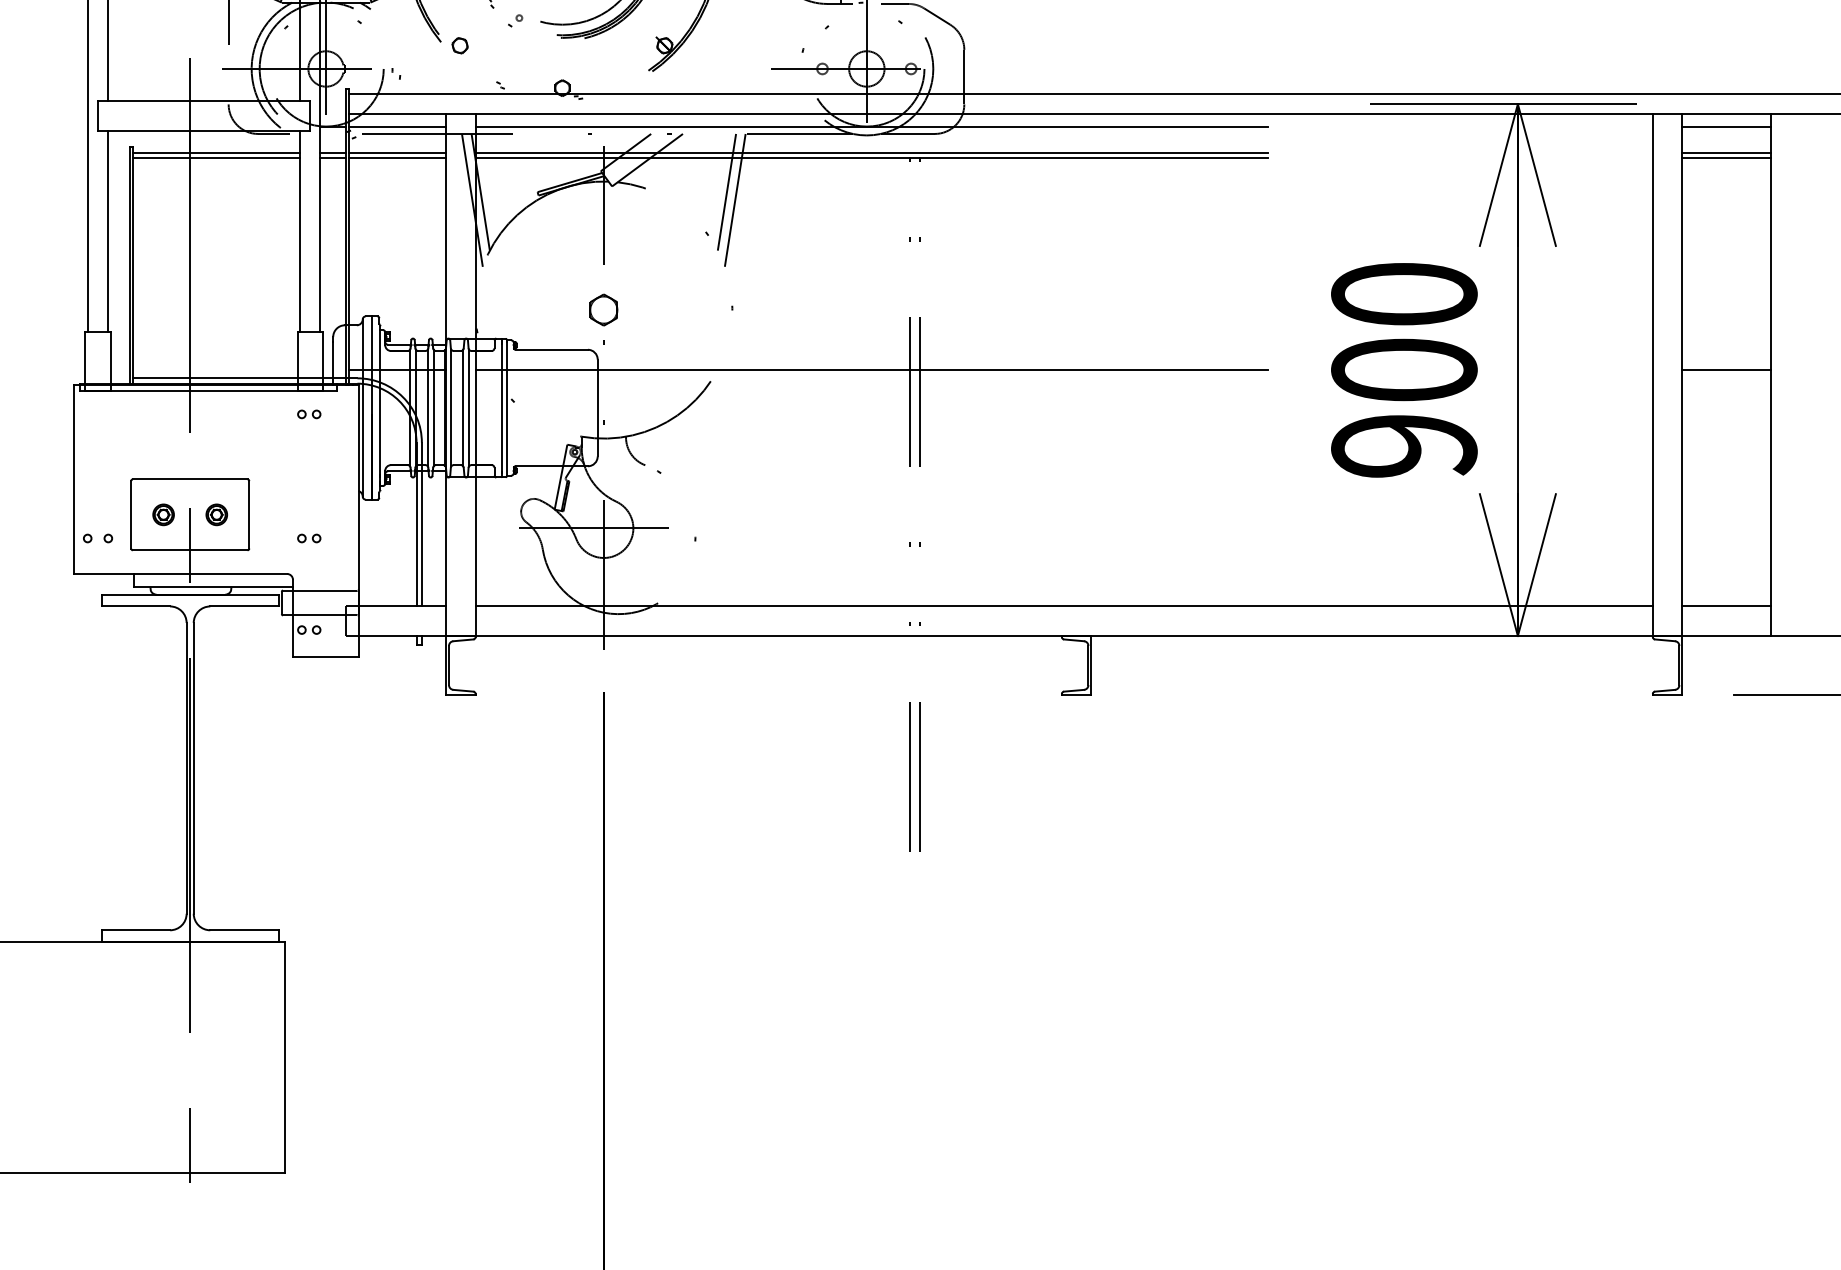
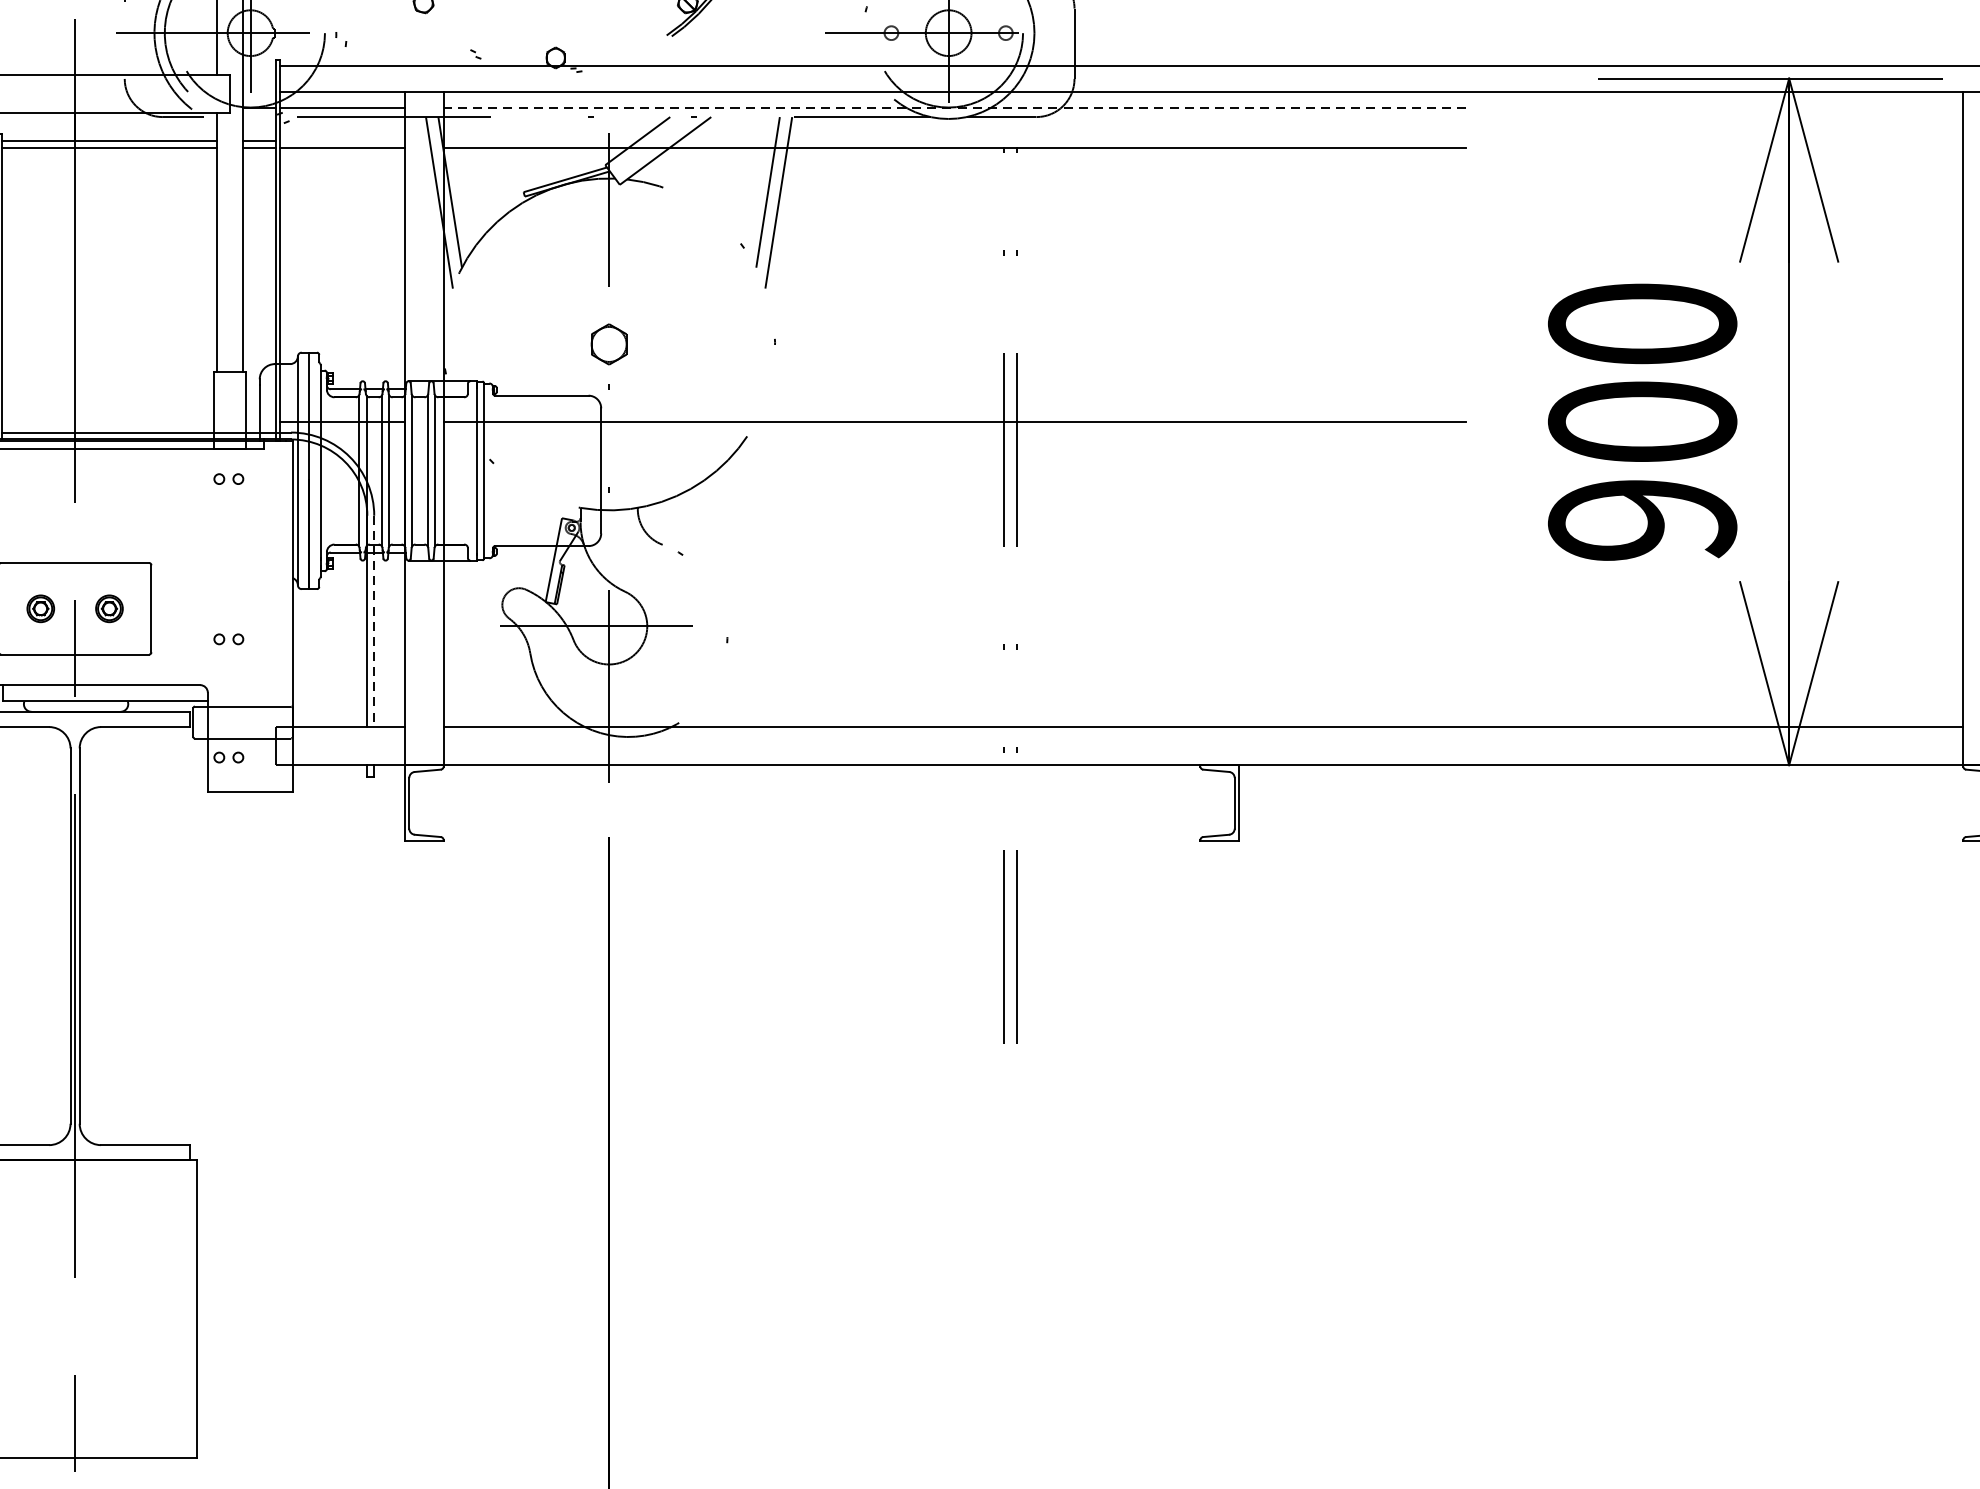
line: (871, 126) -> (954, 107), solid -> dashed
line: (397, 152) -> (342, 141), removed
line: (871, 152) -> (954, 141), removed
line: (421, 524) -> (373, 621), solid -> dashed

